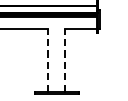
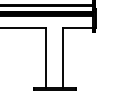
line: (48, 60) -> (46, 57), dashed -> solid
line: (65, 60) -> (63, 57), dashed -> solid

